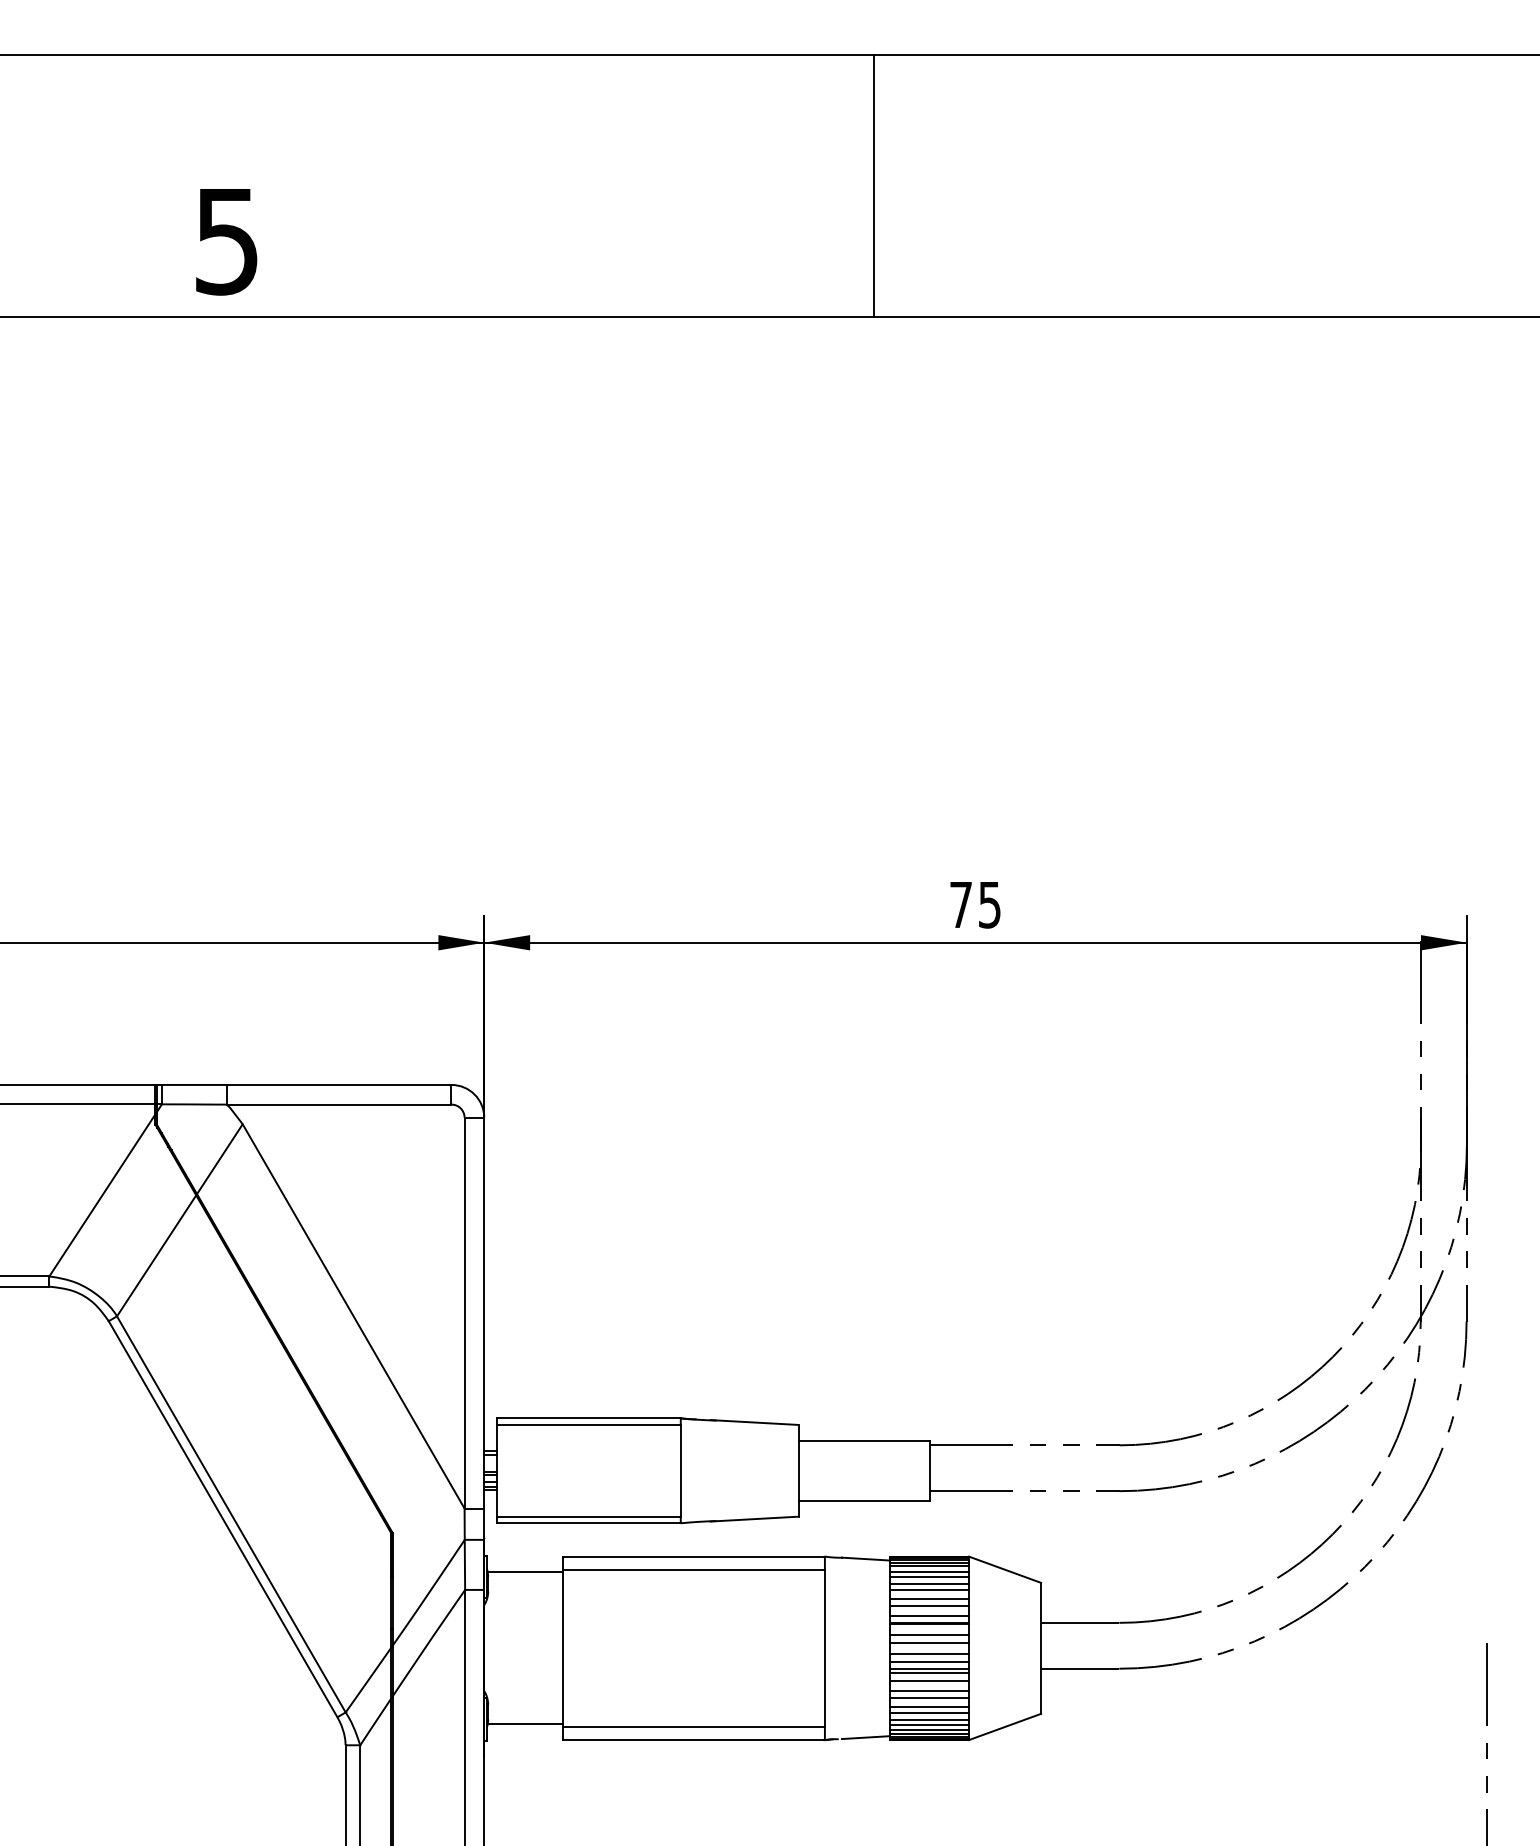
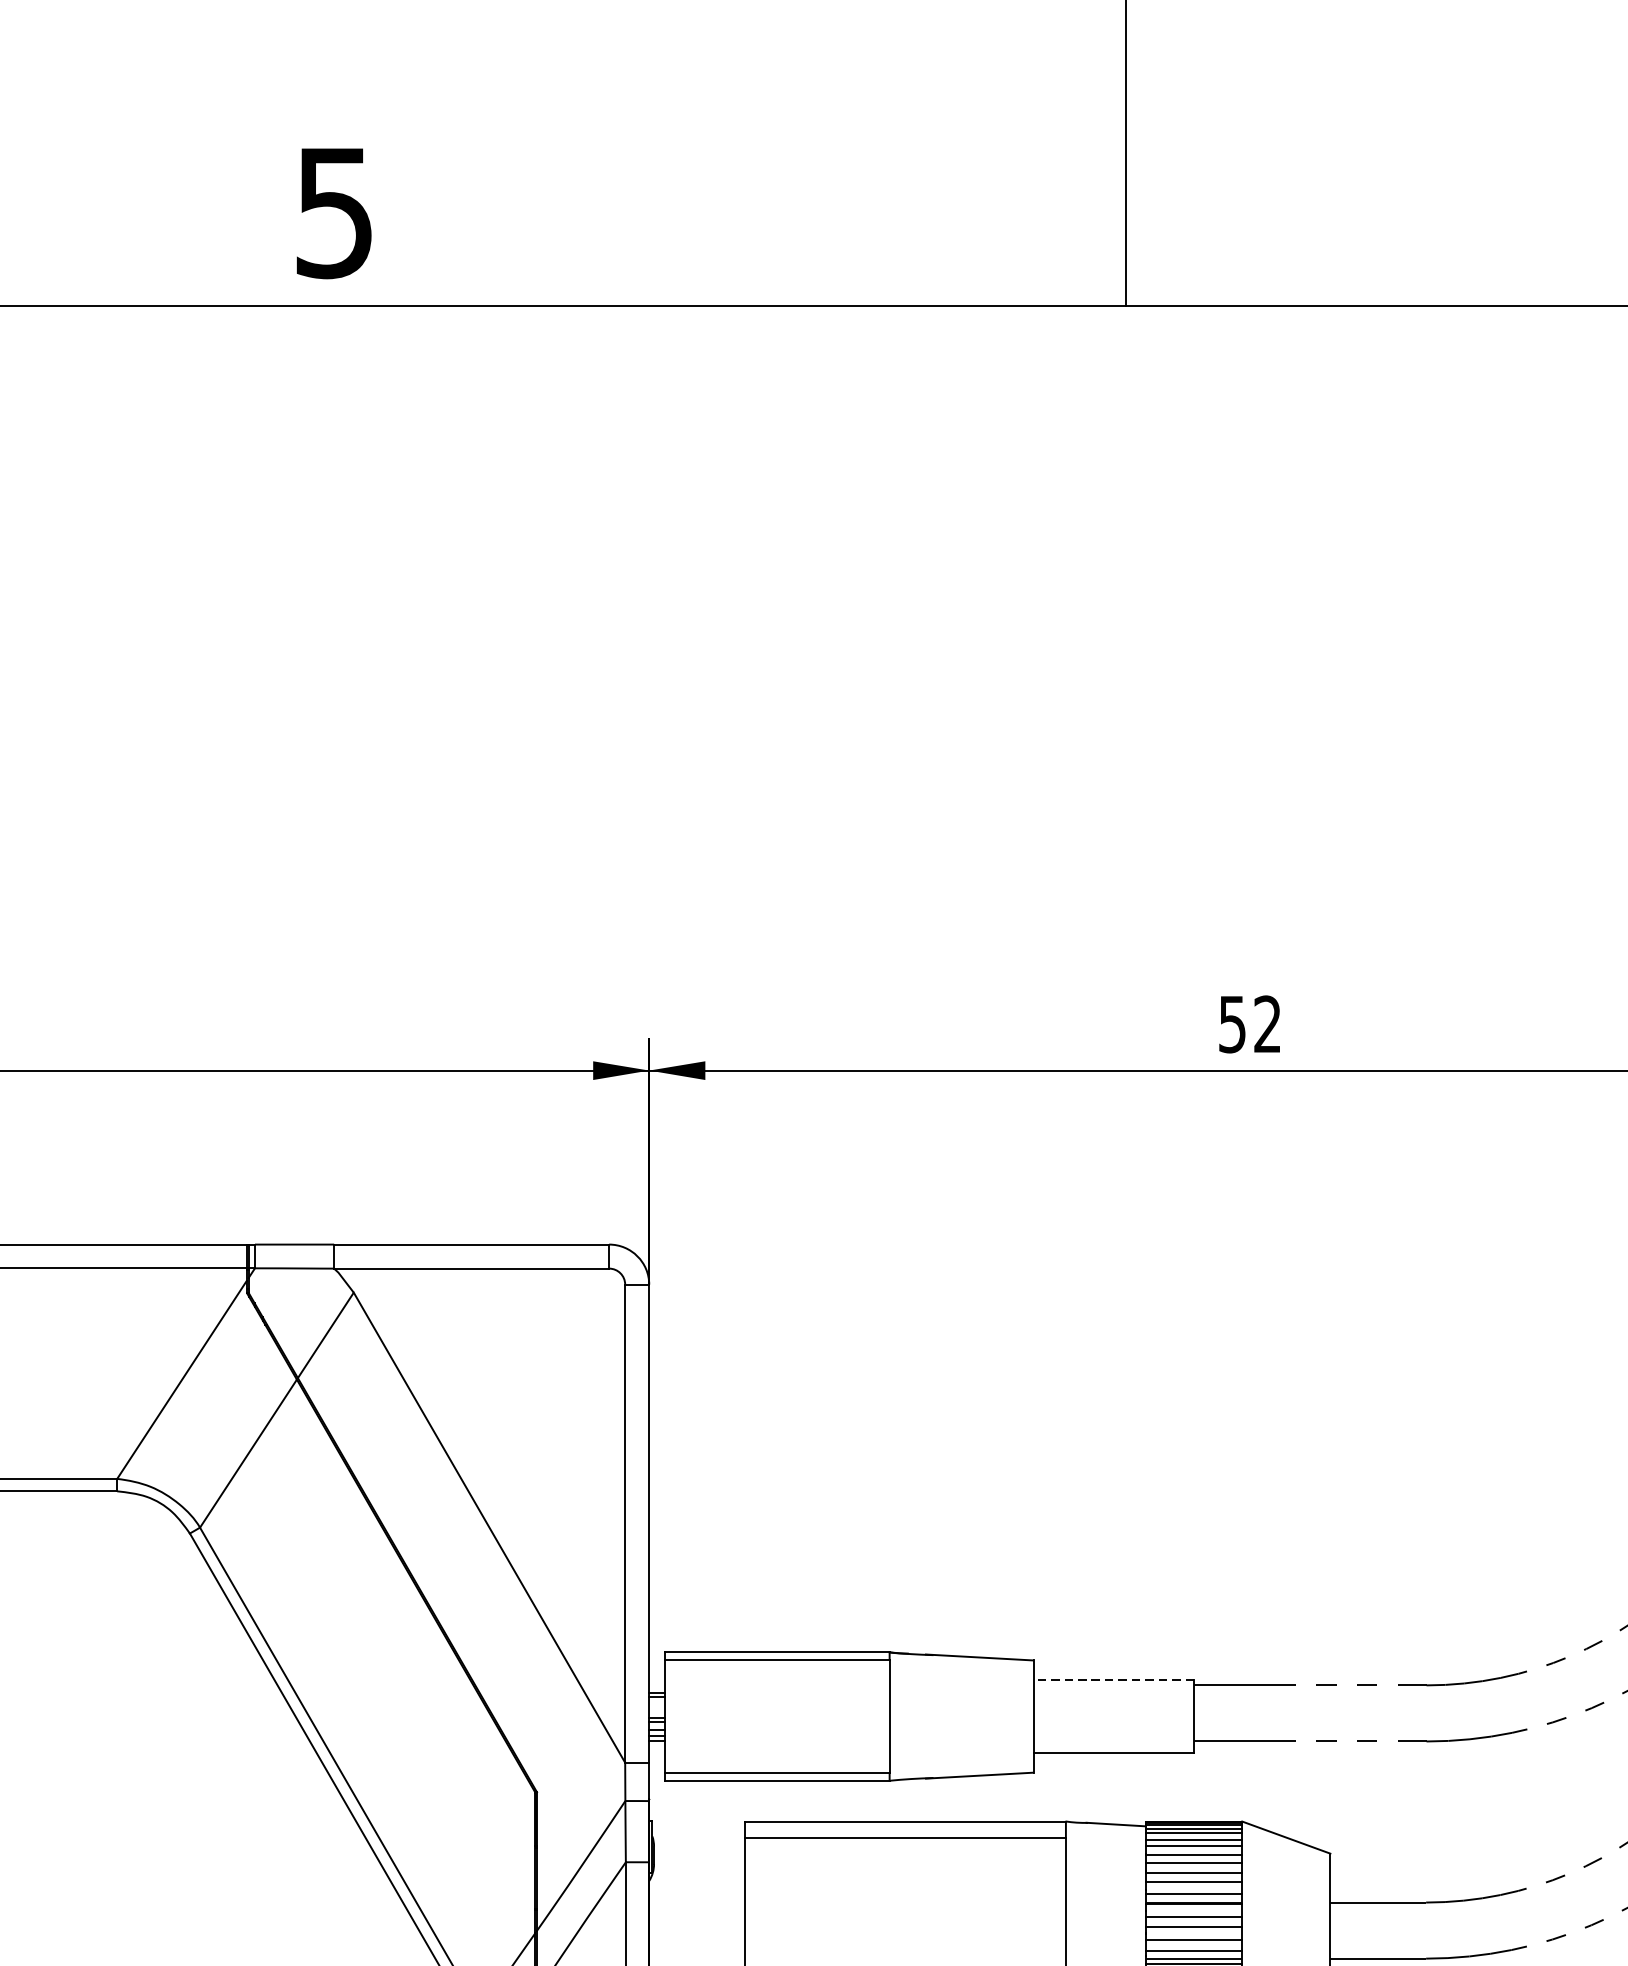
text: (975, 904) -> (1250, 1023), 75 -> 52
line: (864, 1440) -> (1114, 1679), solid -> dashed
line: (524, 1572) -> (698, 1840), removed

